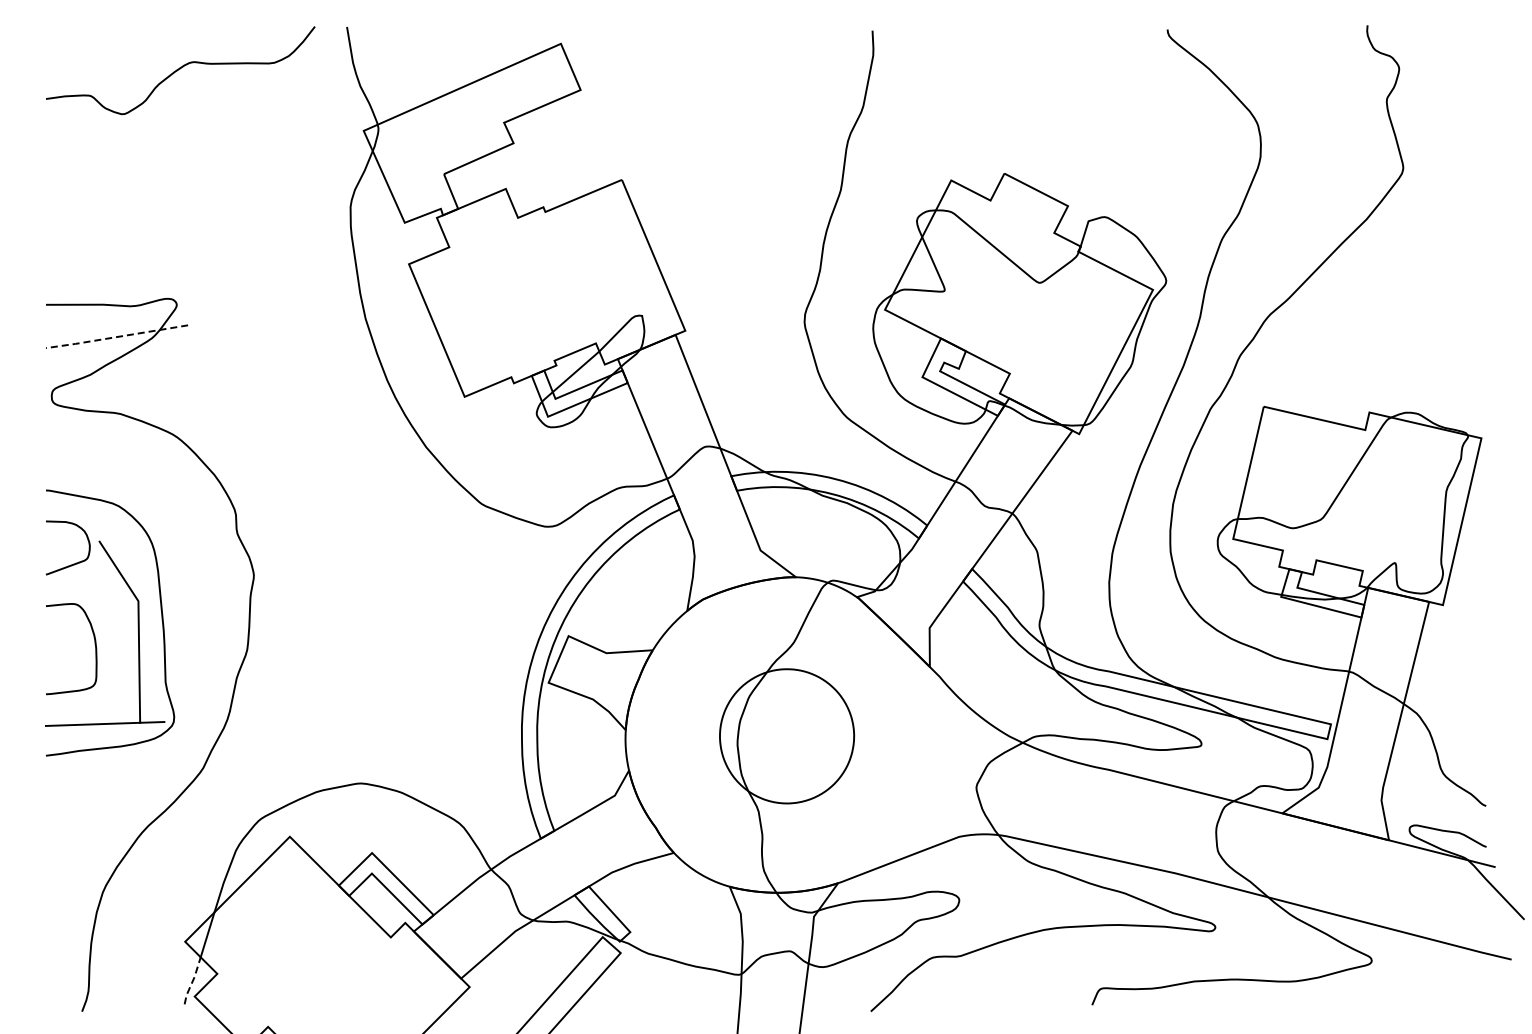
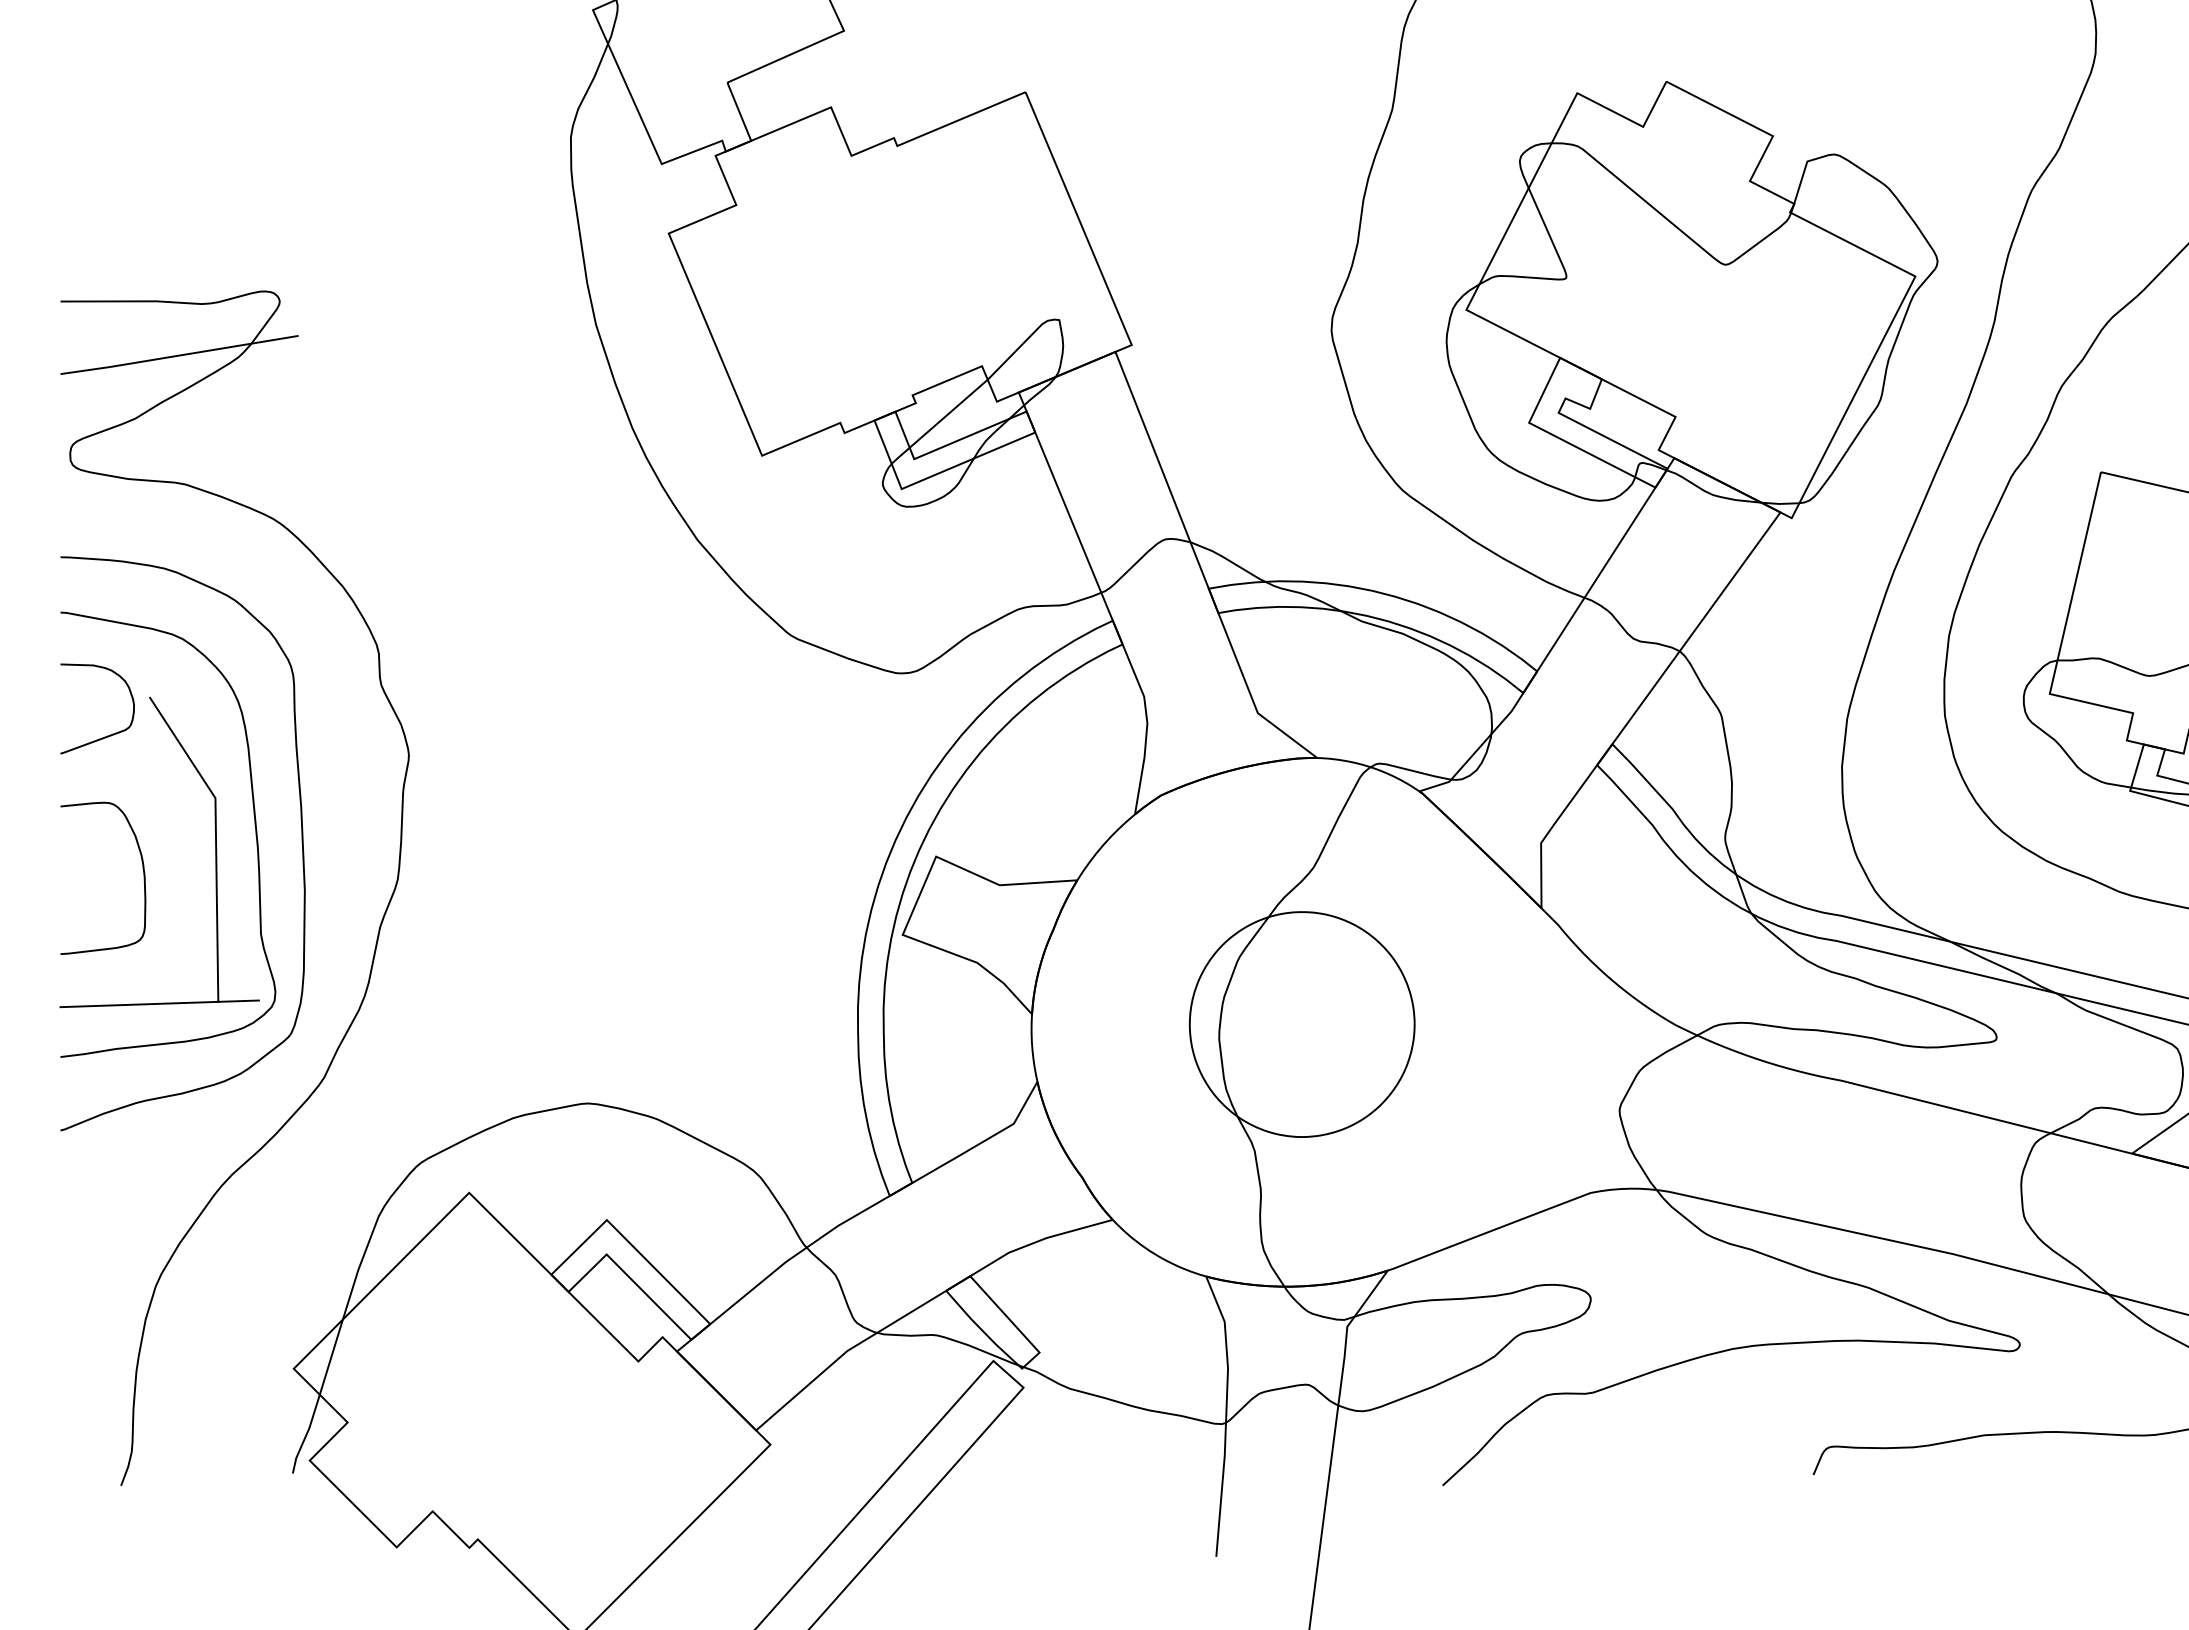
line: (116, 337) -> (178, 356), dashed -> solid
curve: (189, 628) -> (300, 843), added
line: (192, 980) -> (306, 1433), dashed -> solid

